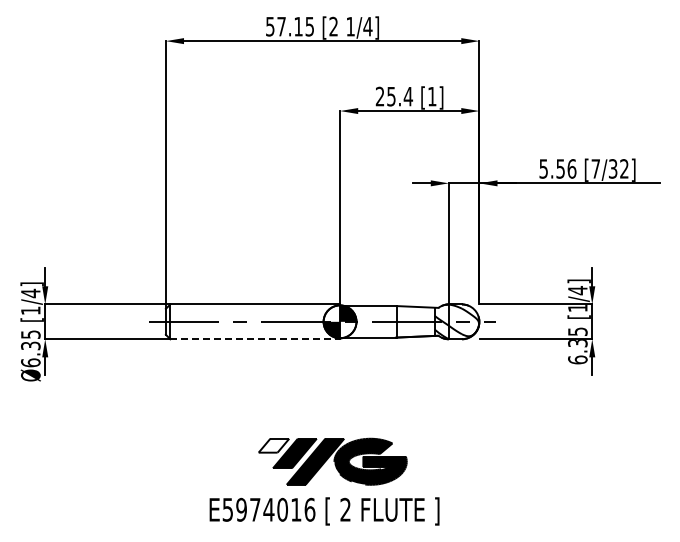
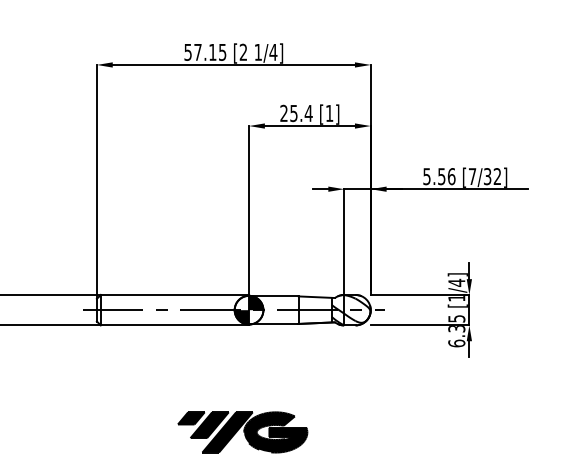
line: (255, 339) -> (175, 325), dashed -> solid
fill: (273, 445) -> (190, 418), added

